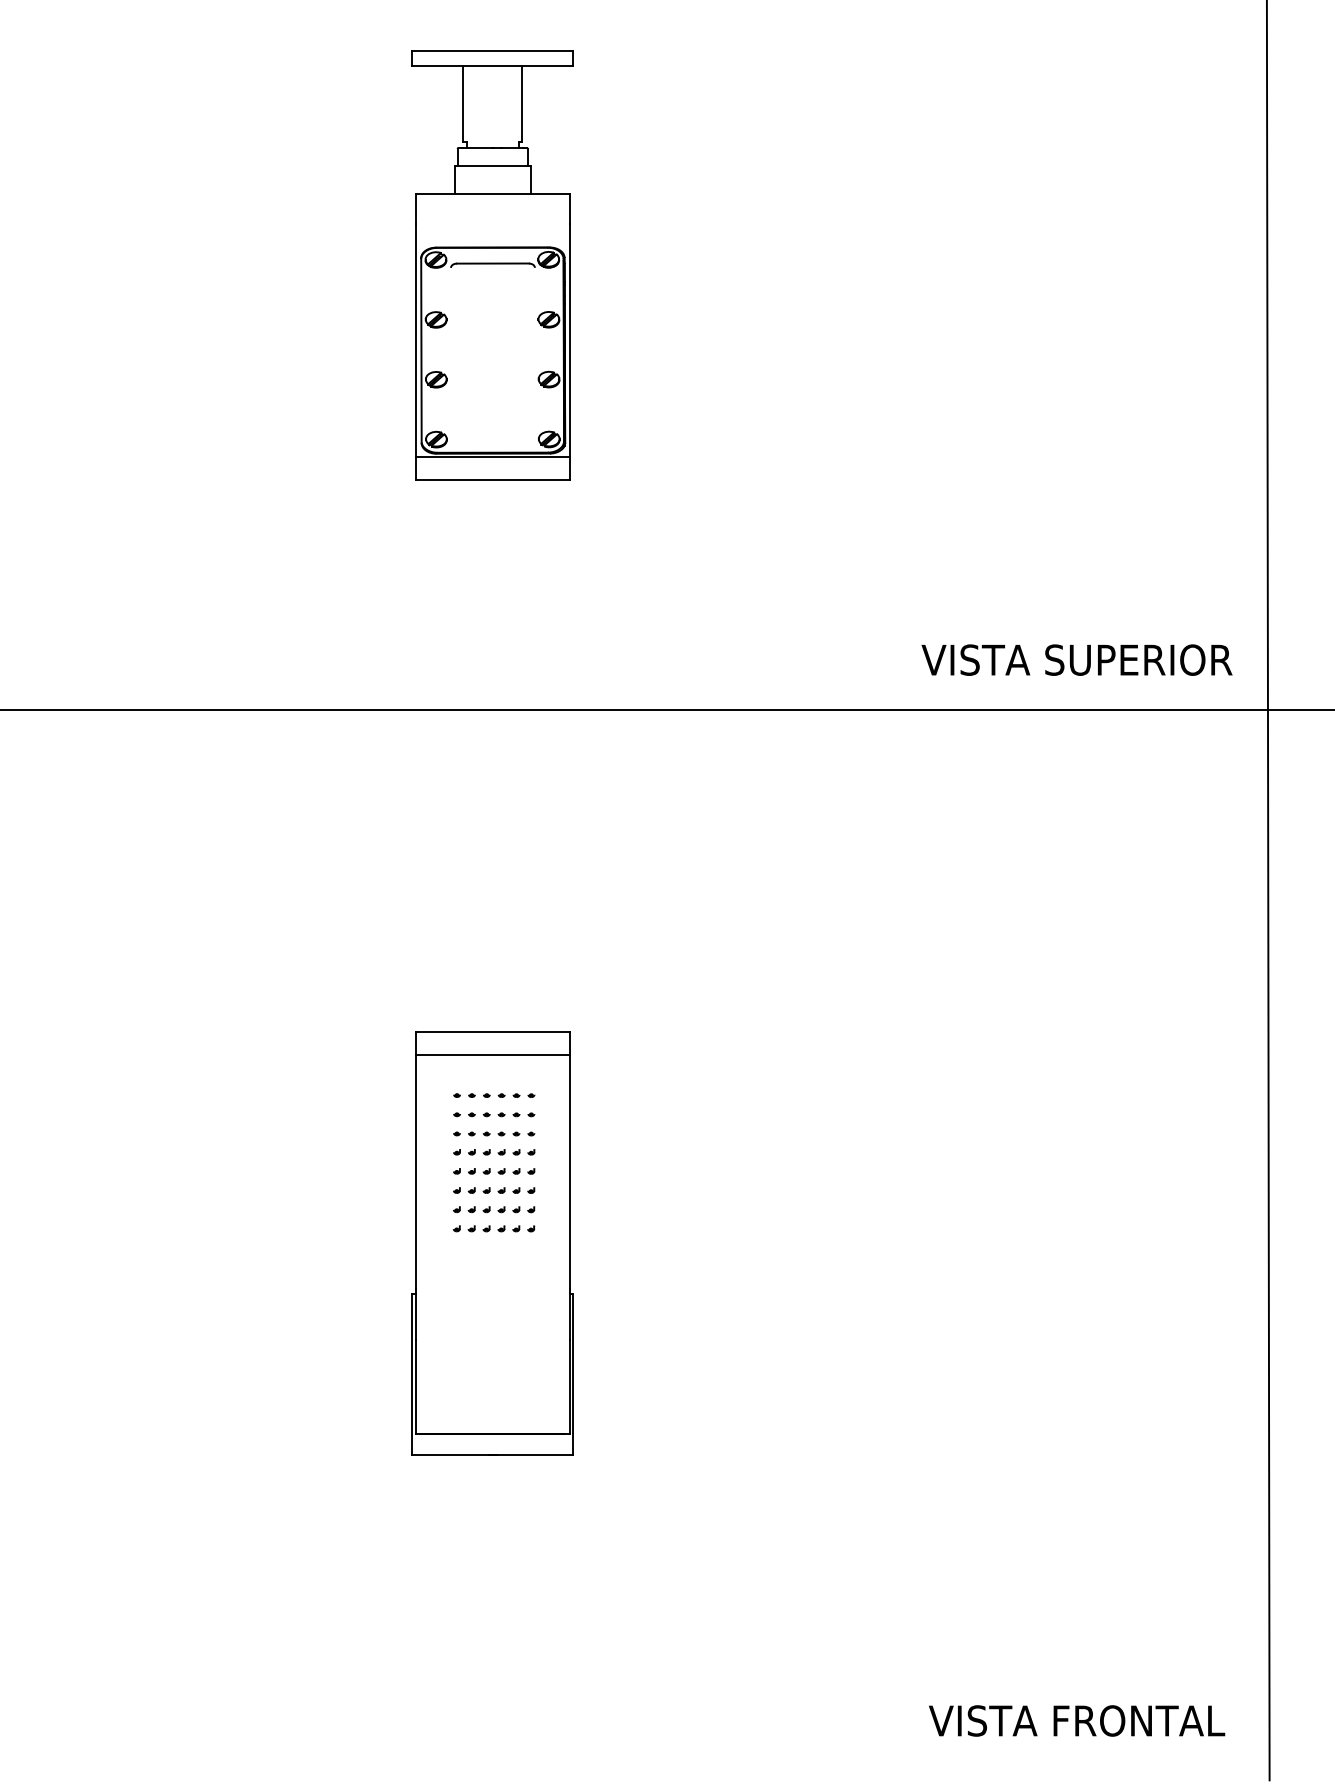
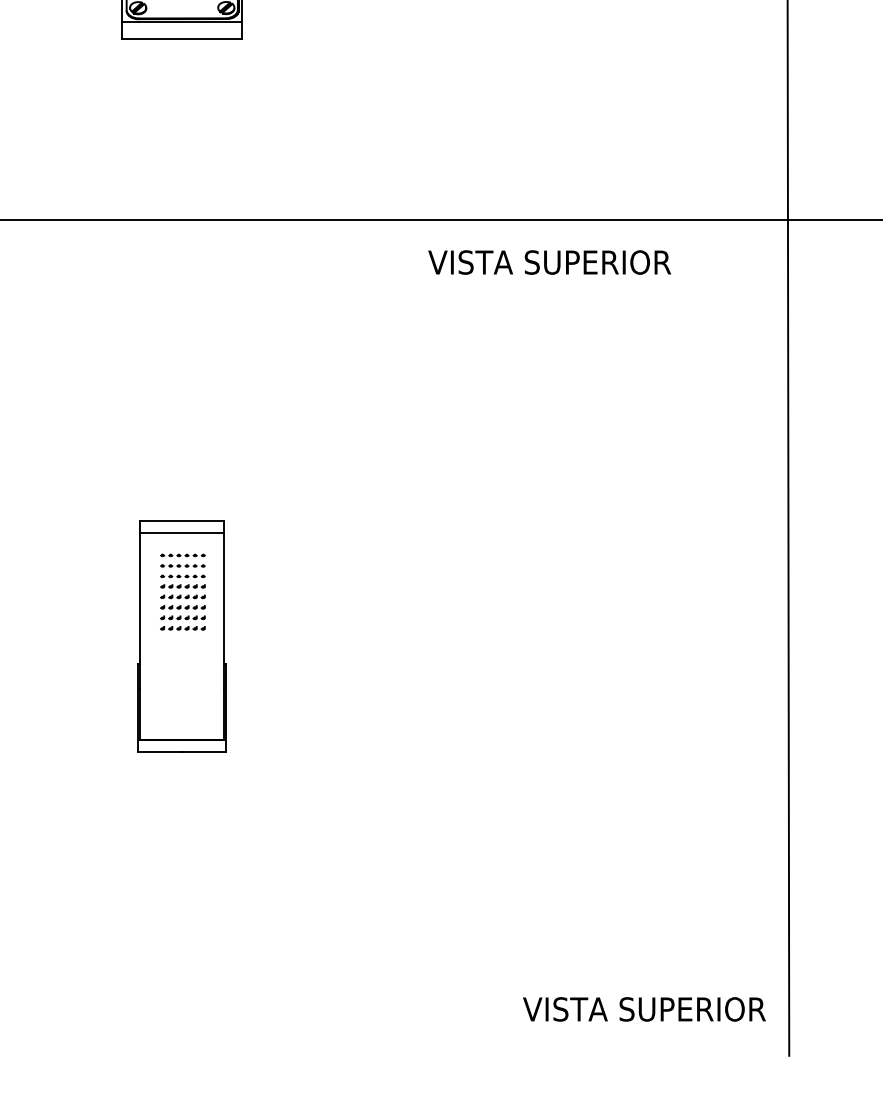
text: (1076, 659) -> (549, 262), moved
part: (492, 1243) -> (182, 636), size x0.7
text: (1145, 1720) -> (692, 1009), VISTA FRONTAL -> VISTA SUPERIOR

